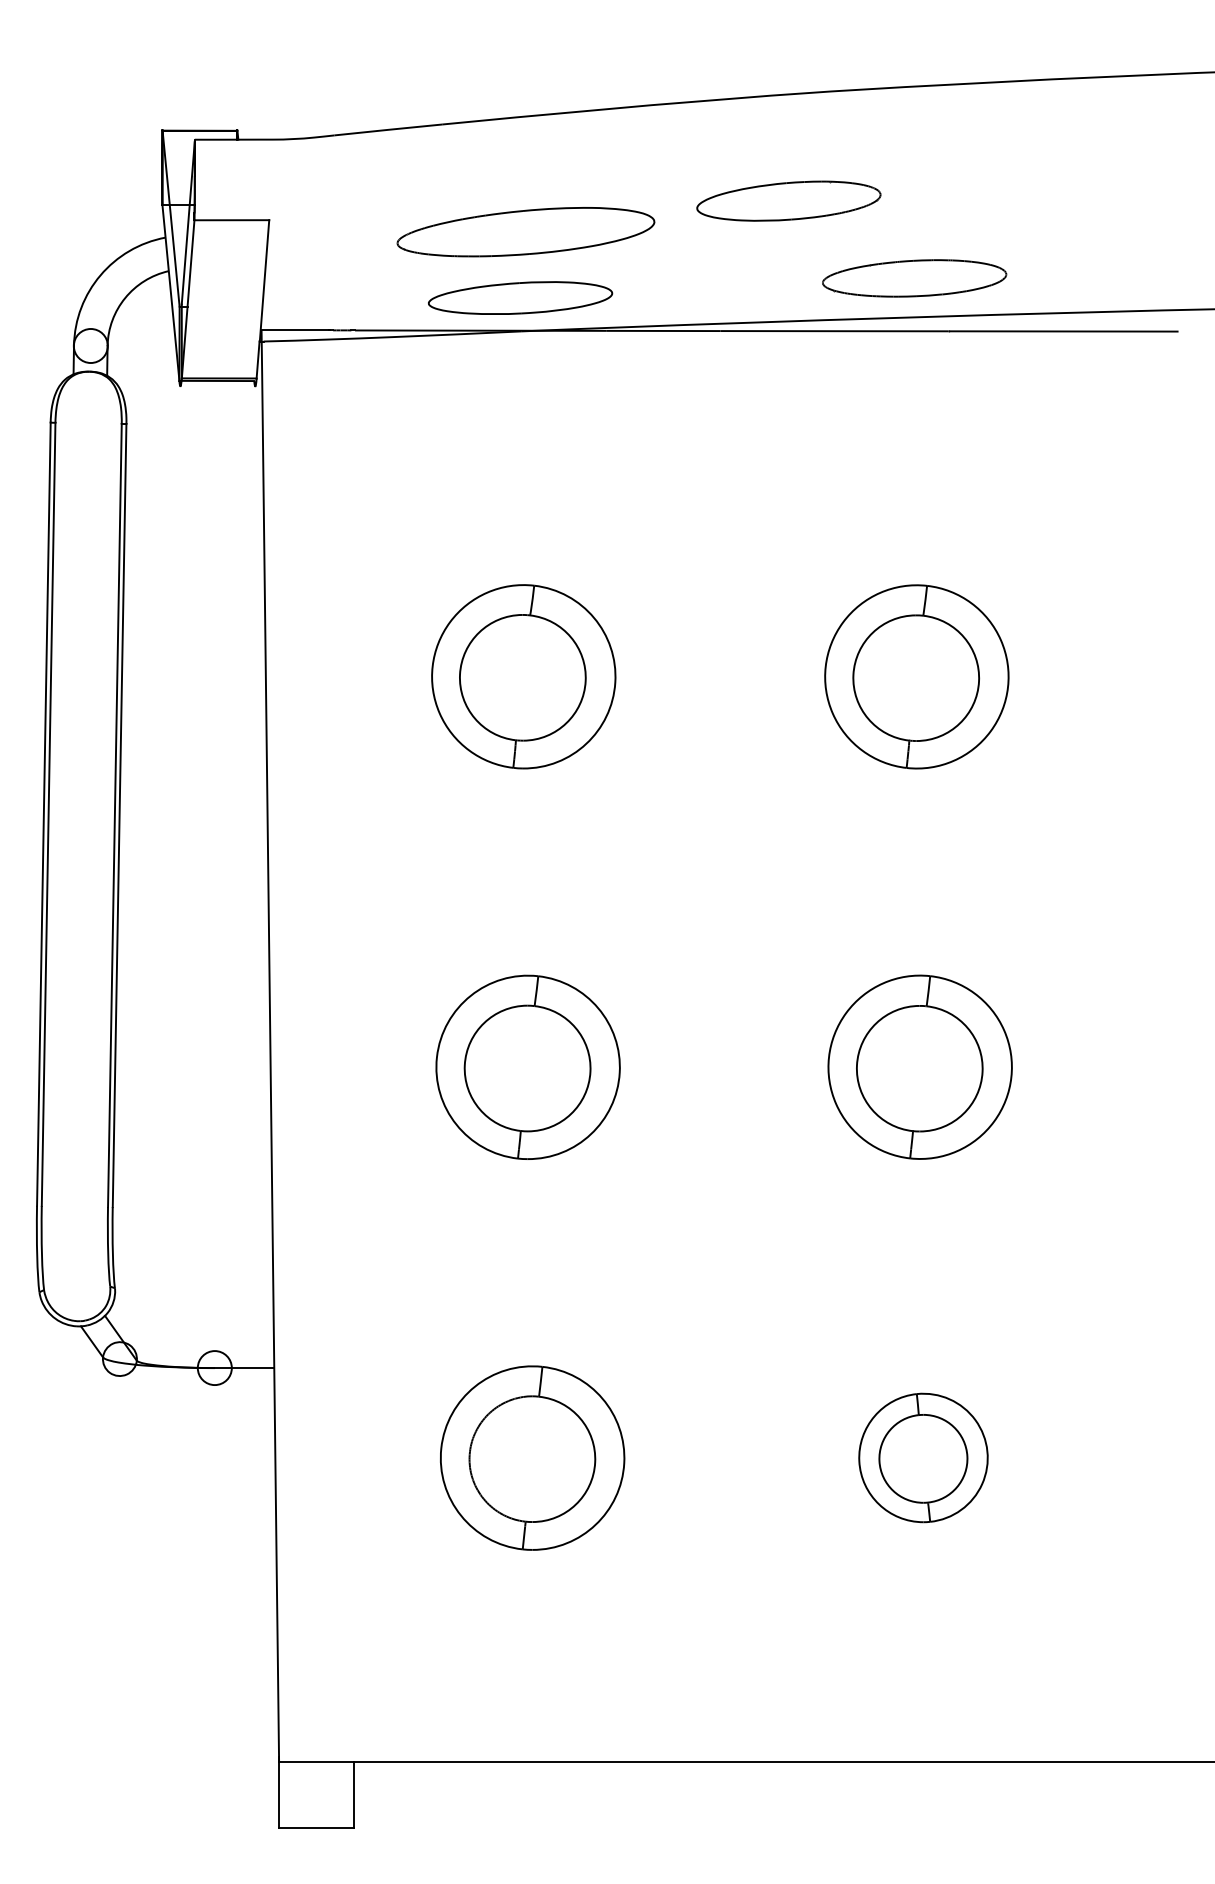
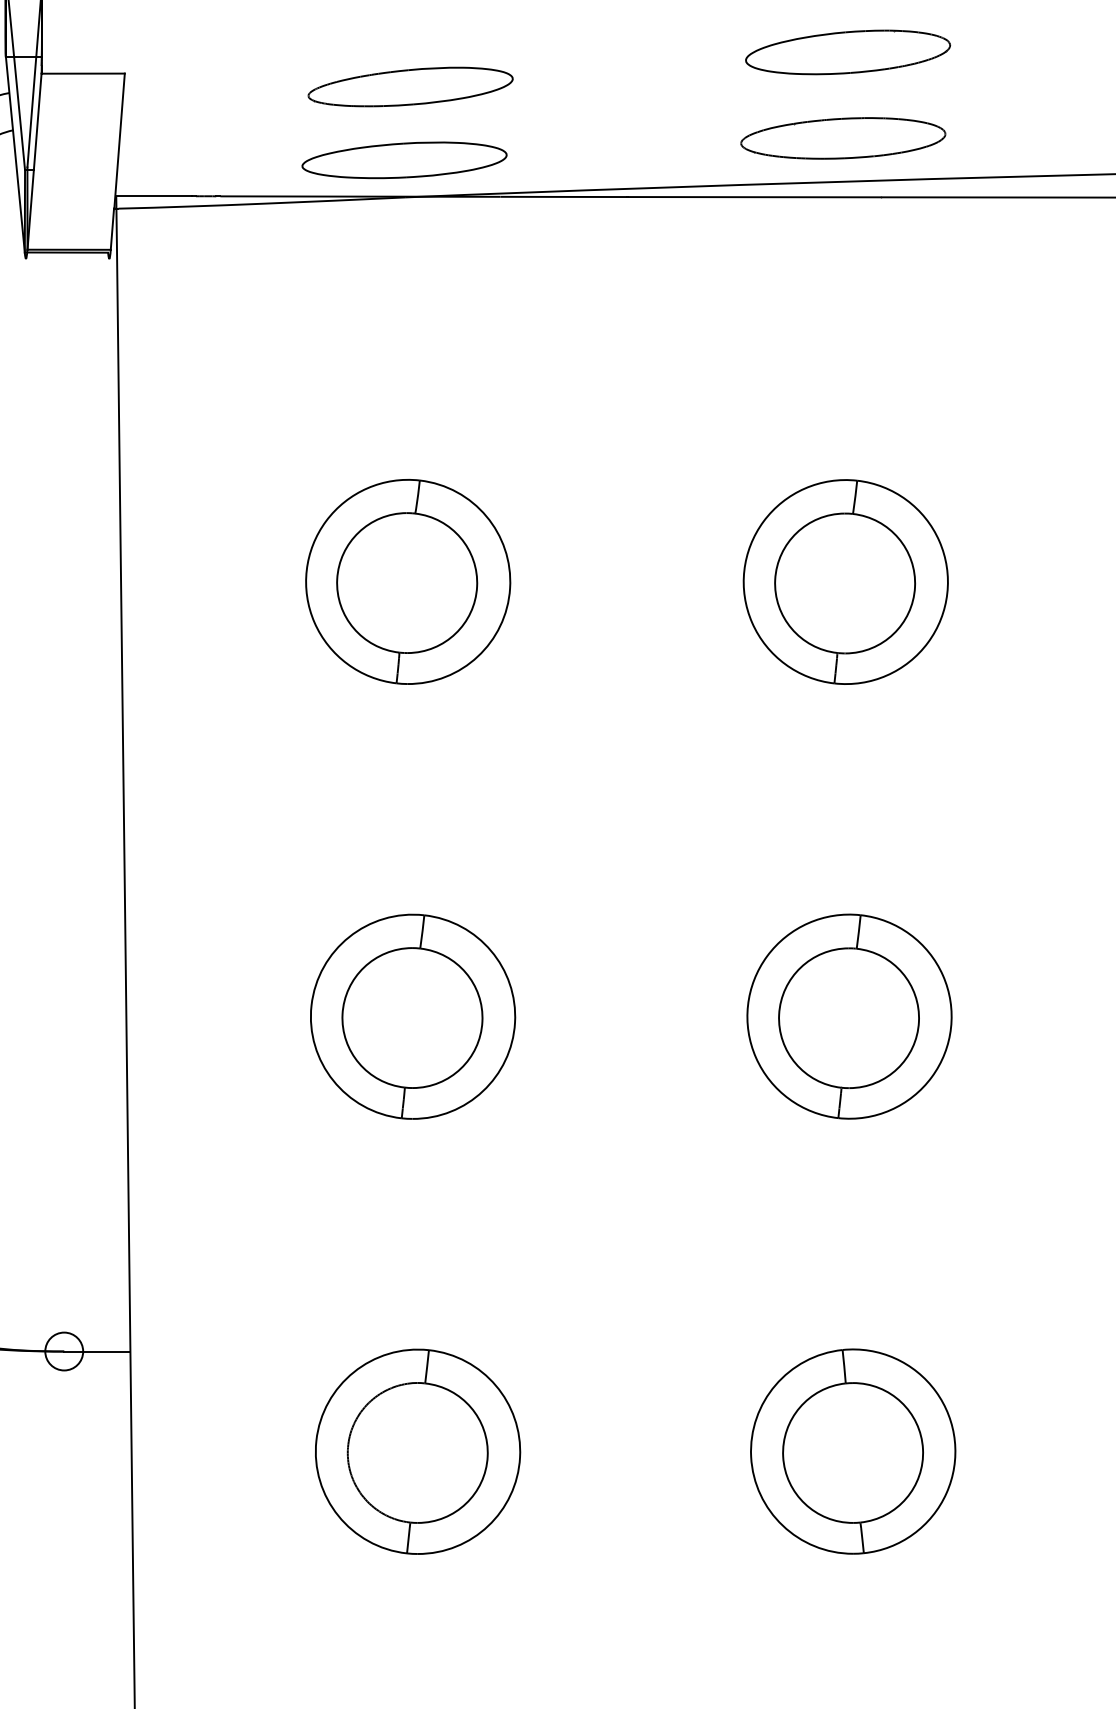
part: (788, 200) -> (847, 51), moved
part: (525, 232) -> (410, 87), size x0.71
part: (923, 1457) -> (853, 1451), size x1.43

